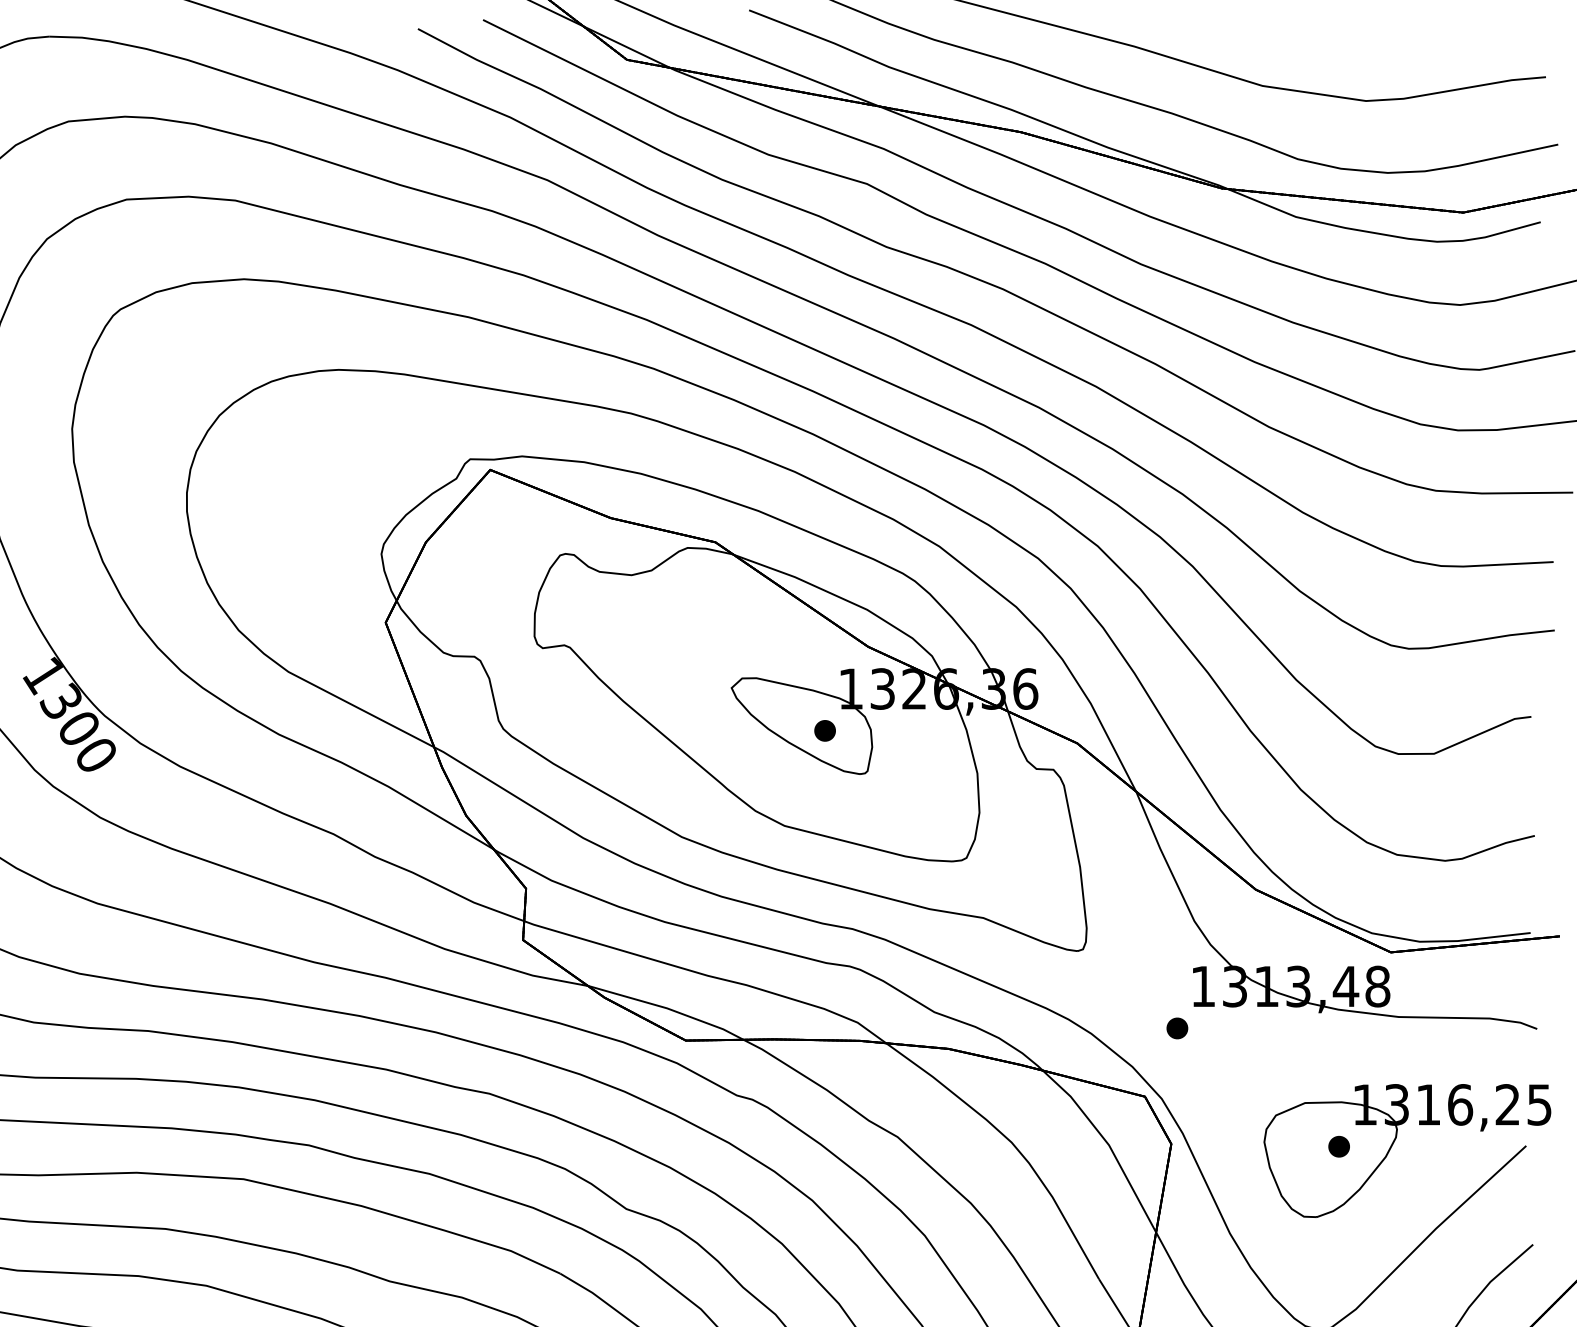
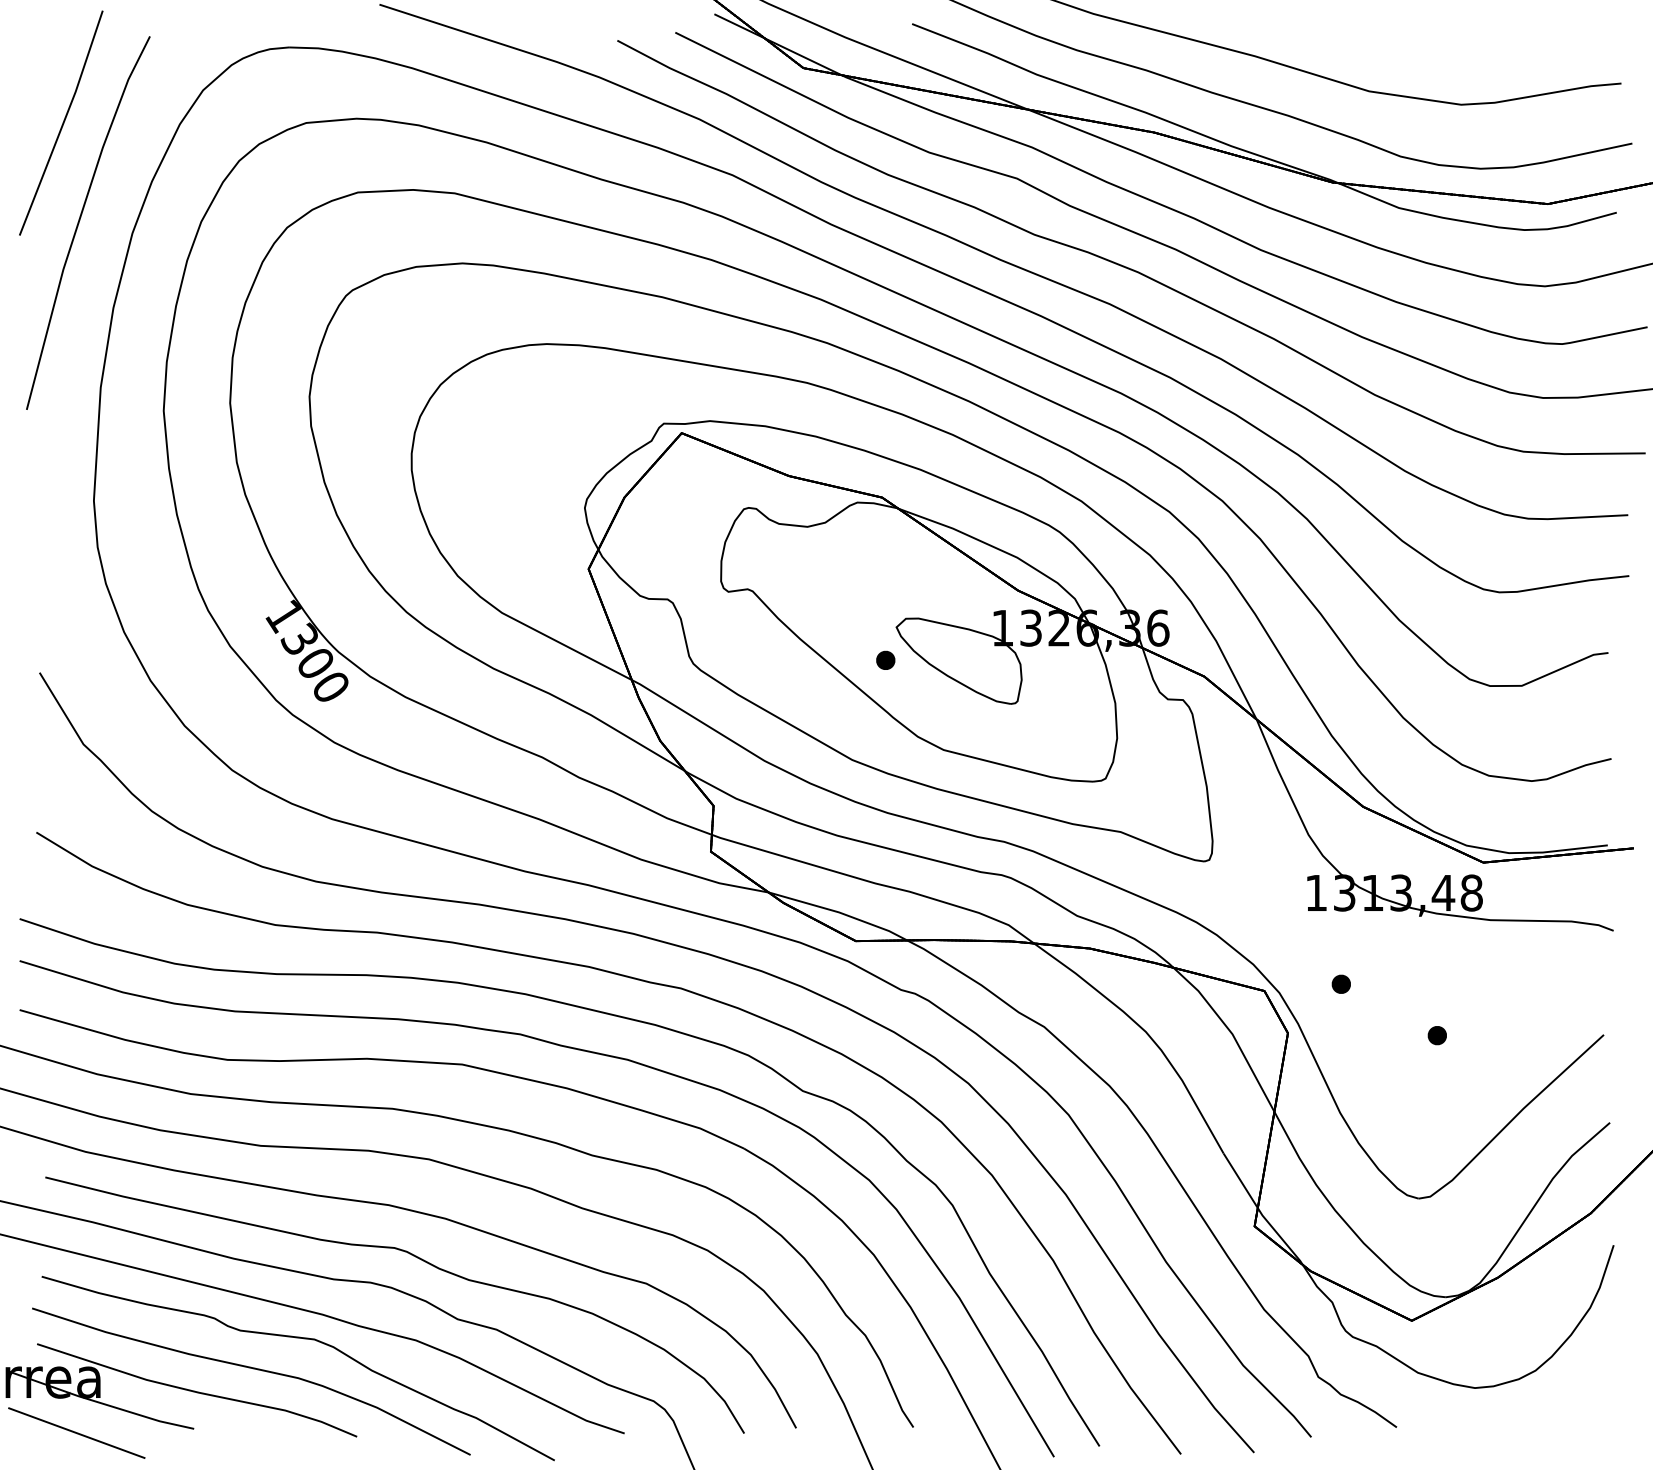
part: (824, 729) -> (885, 659), moved
part: (1176, 1027) -> (1340, 983), moved
part: (1393, 1145) -> (1485, 1034), removed

